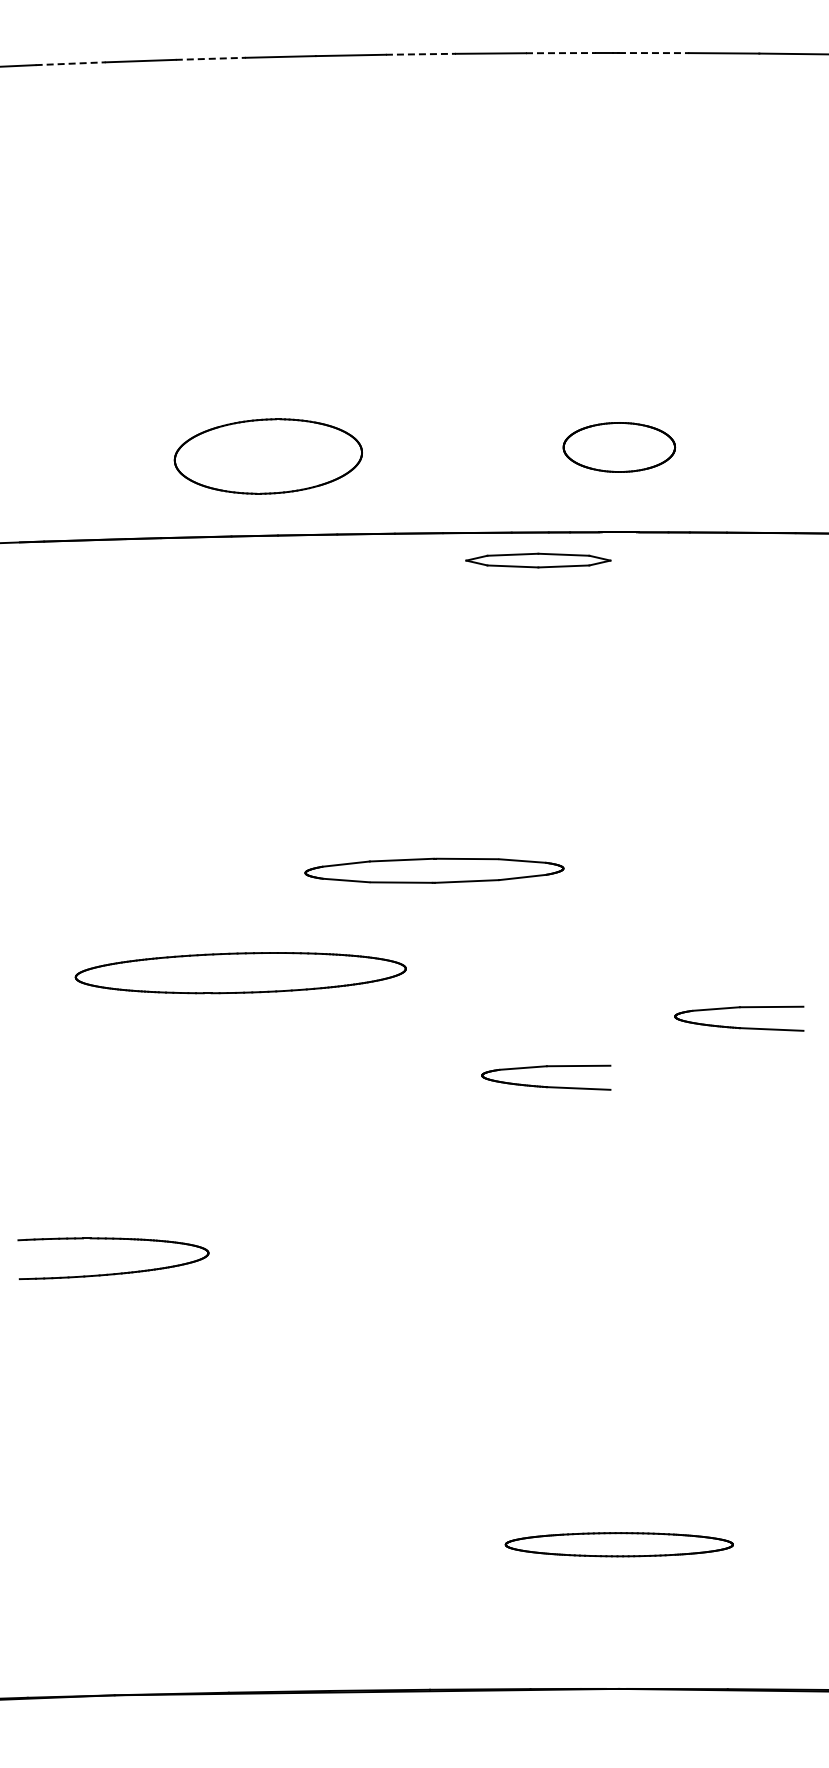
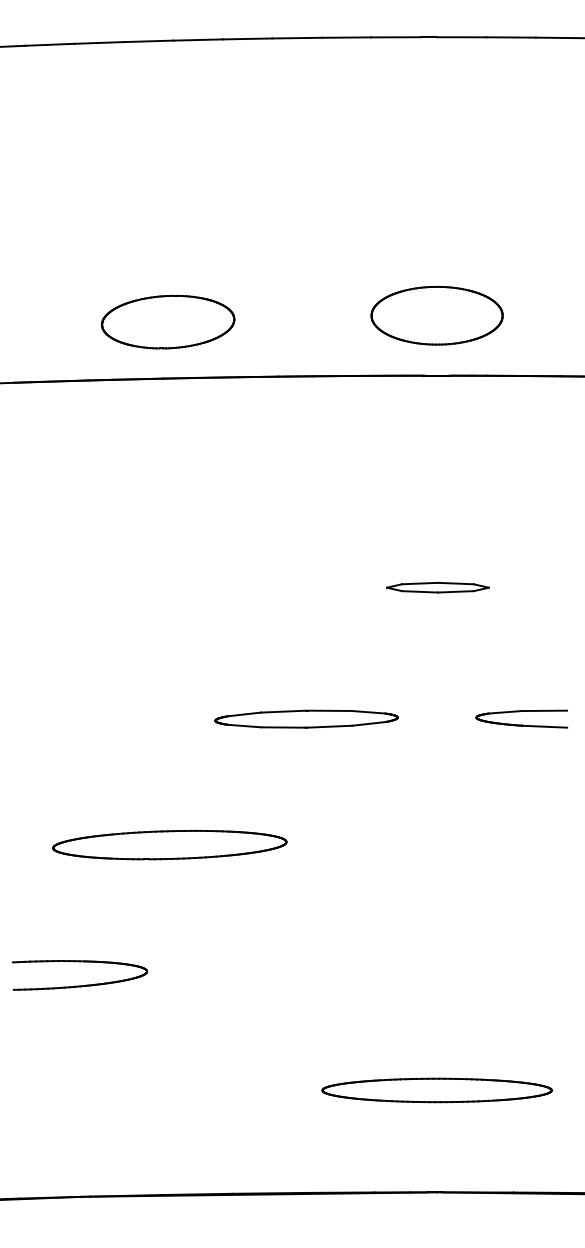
line: (561, 53) -> (396, 37), dashed -> solid
line: (654, 53) -> (461, 37), dashed -> solid
line: (421, 54) -> (297, 38), dashed -> solid
line: (211, 58) -> (149, 41), dashed -> solid
line: (71, 63) -> (50, 44), dashed -> solid
part: (619, 447) -> (437, 315), size x1.67
part: (267, 456) -> (167, 322), moved
part: (538, 560) -> (437, 587), moved
part: (434, 870) -> (306, 718), moved
part: (240, 973) -> (169, 845), moved
part: (543, 1085) -> (383, 766), removed
part: (118, 1272) -> (83, 985), moved
part: (619, 1544) -> (437, 1090), size x1.43

